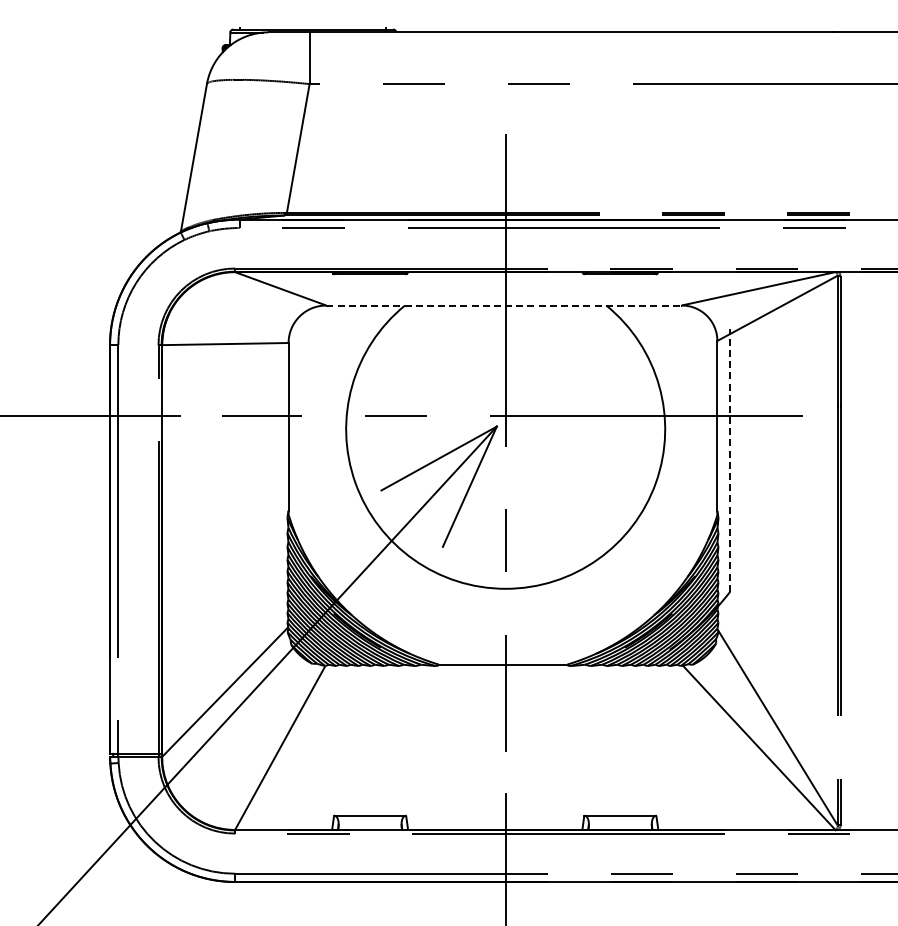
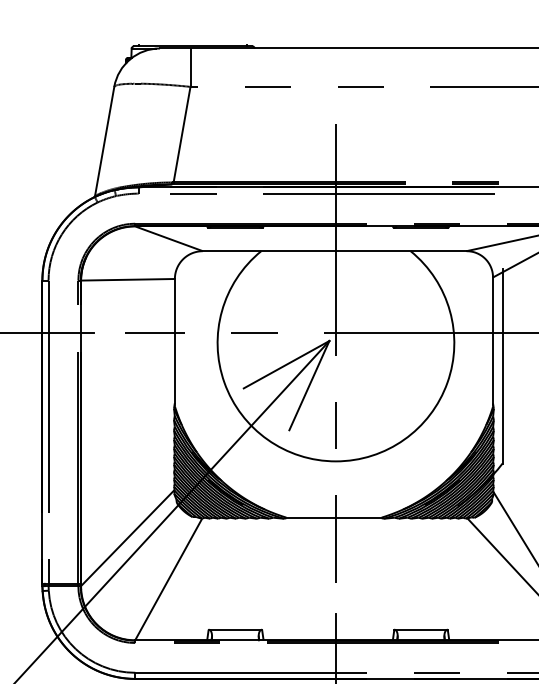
line: (503, 305) -> (334, 251), dashed -> solid
line: (730, 459) -> (502, 365), dashed -> solid

